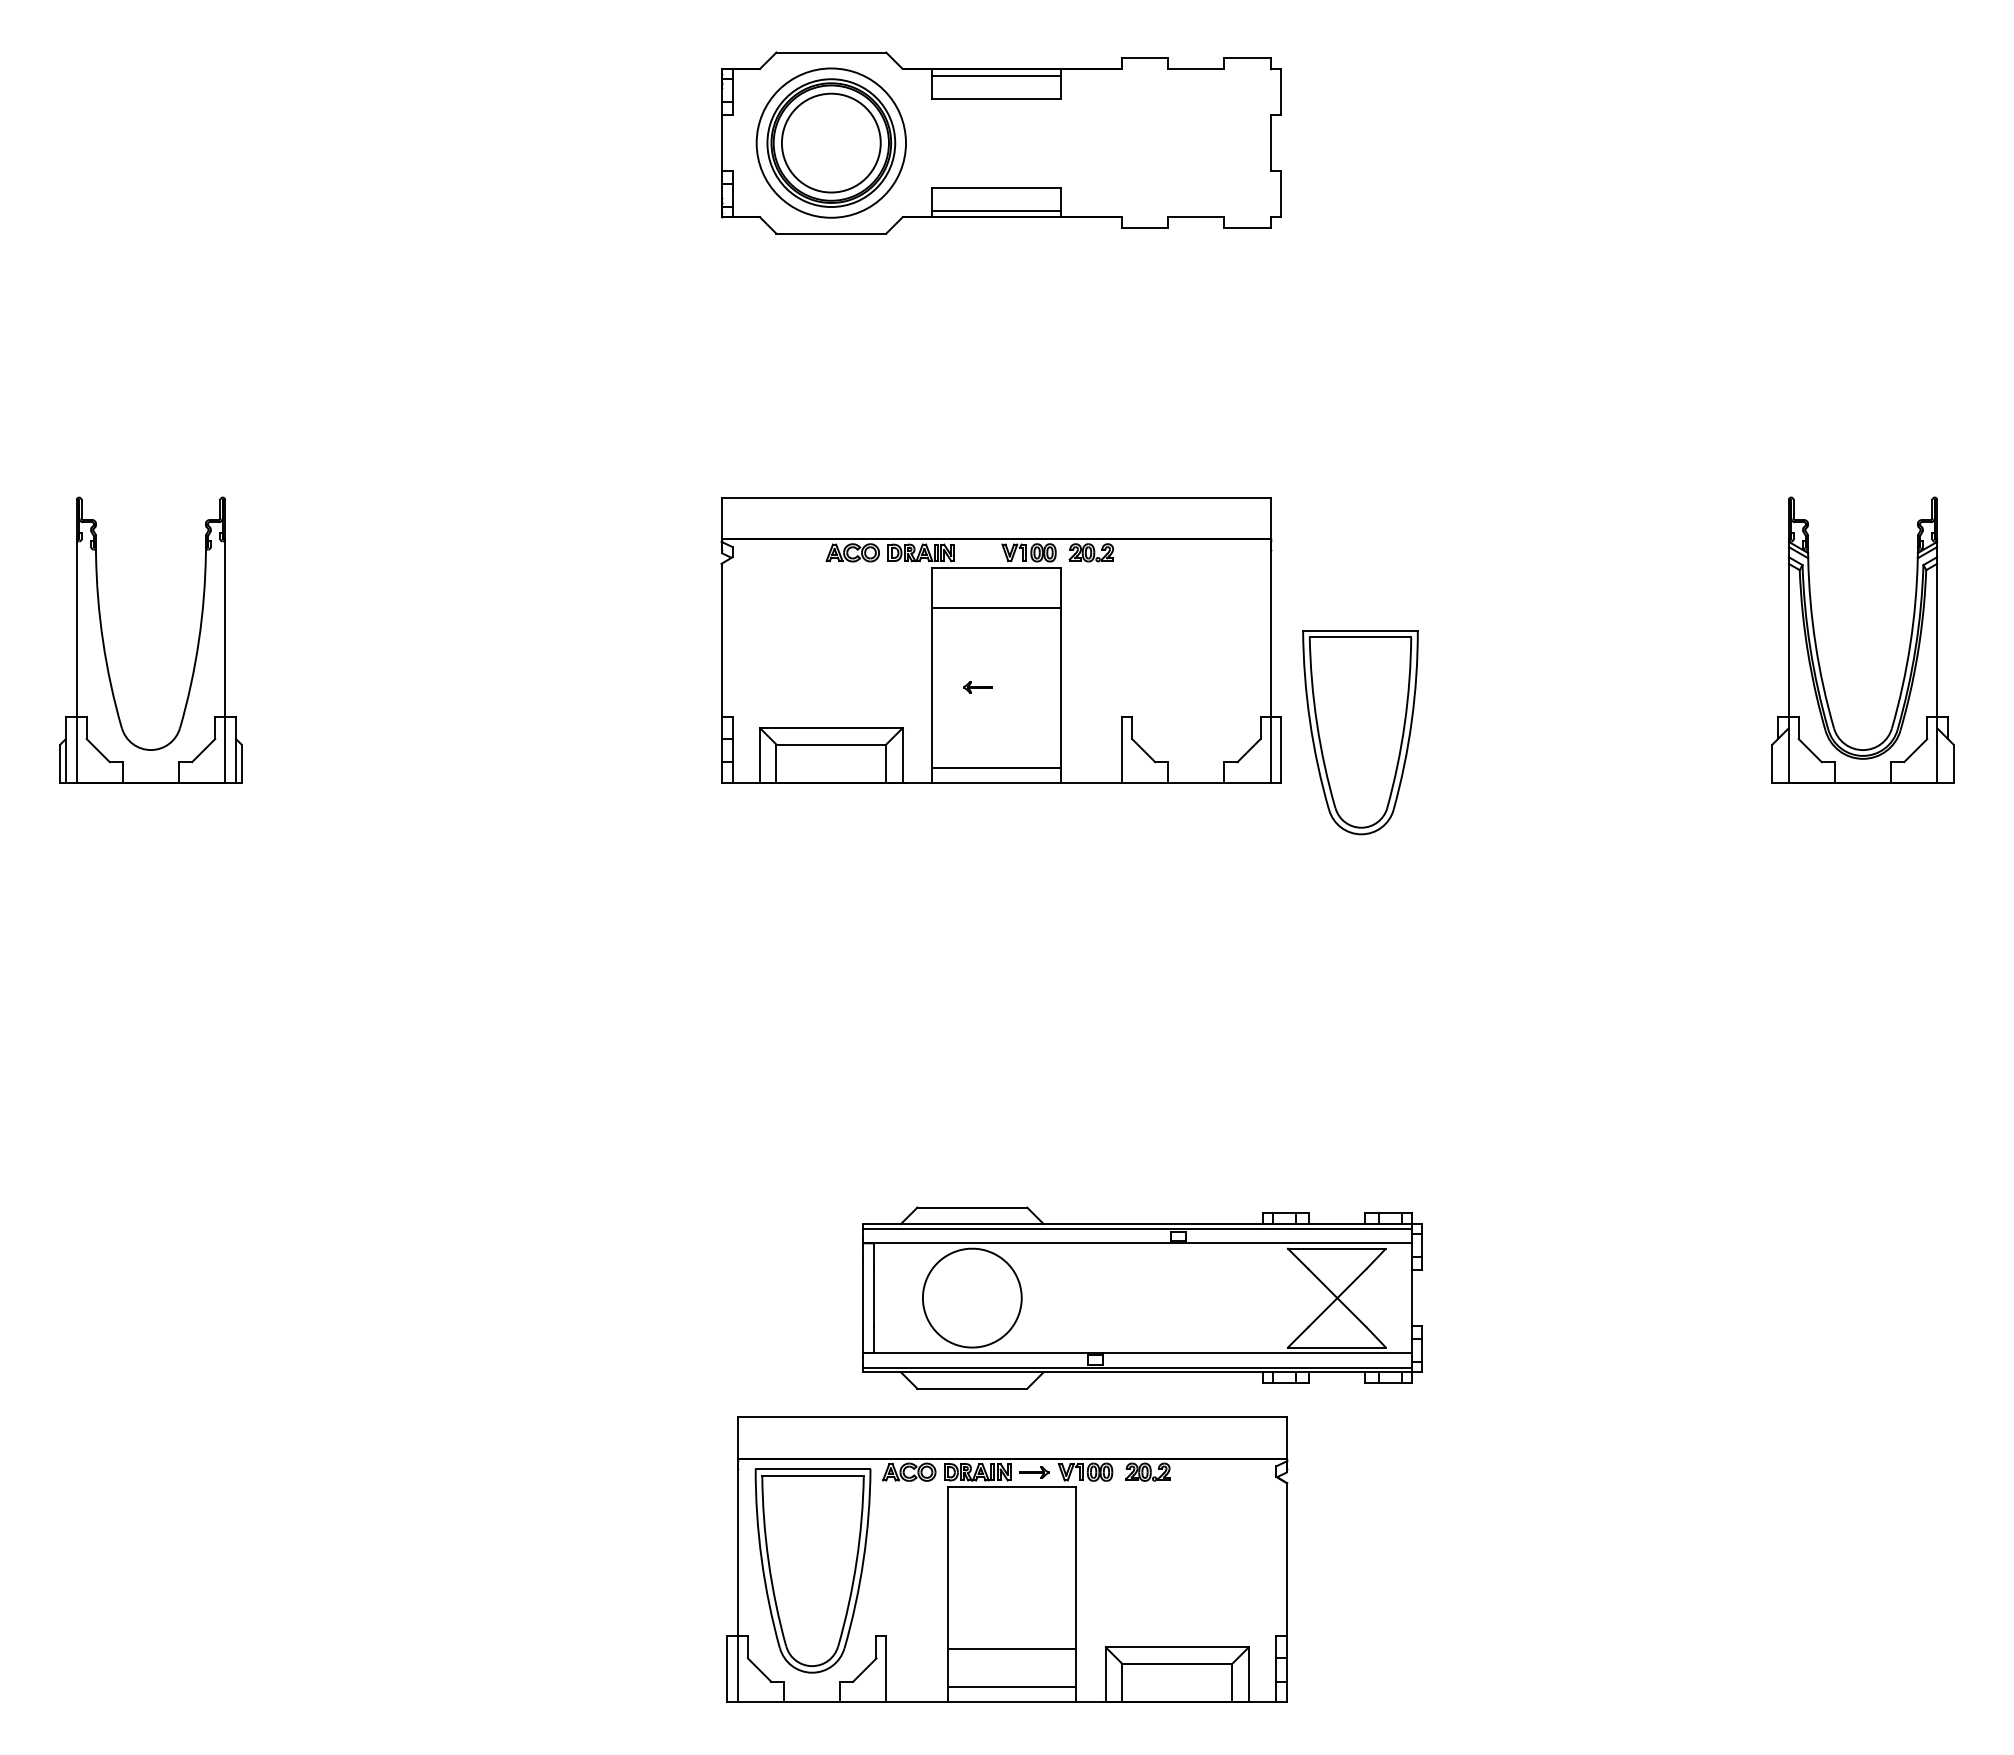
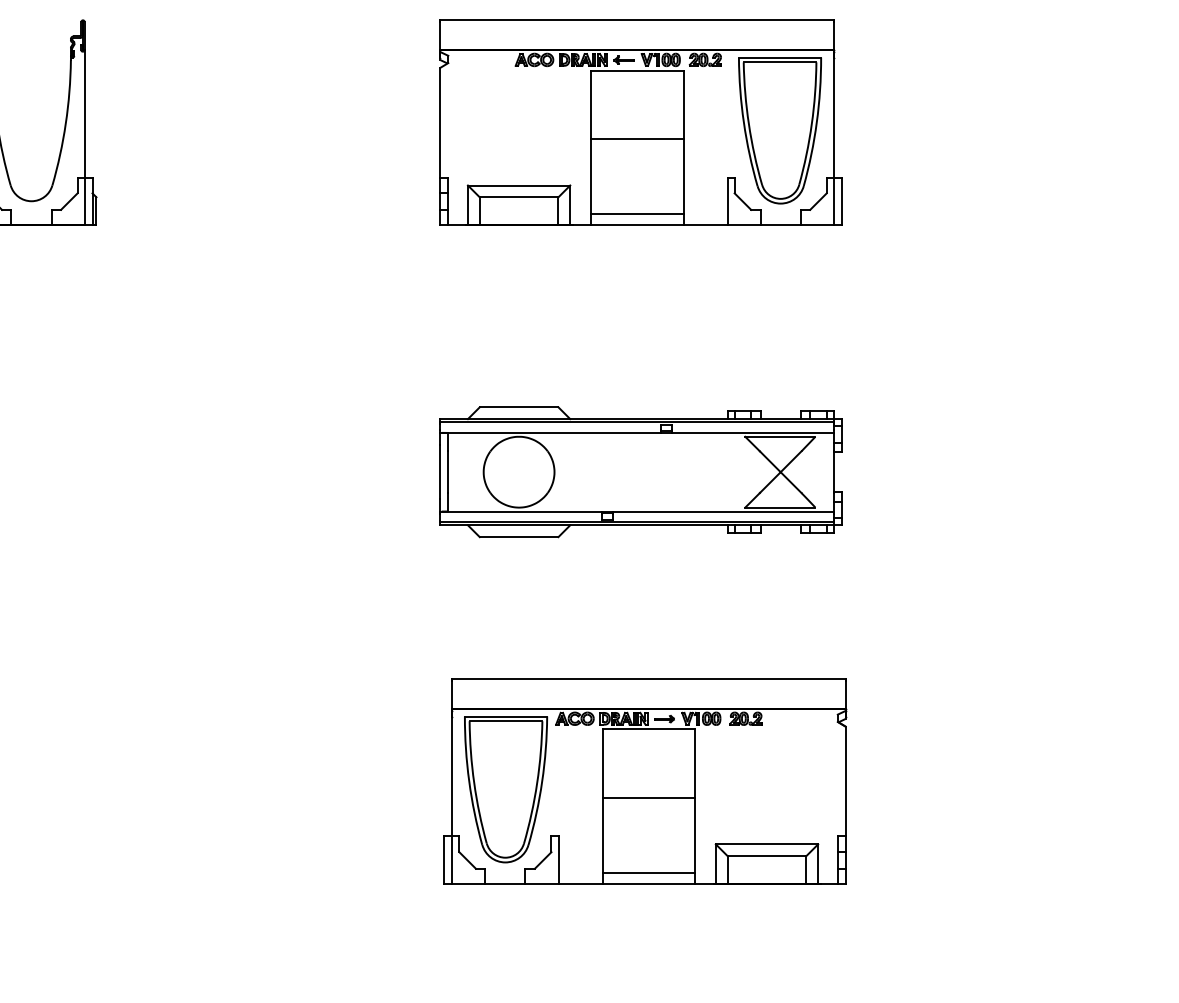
line: (996, 608) -> (637, 139), moved
part: (977, 687) -> (623, 60), moved
part: (1360, 732) -> (780, 130), moved
part: (1142, 1297) -> (641, 471), moved
line: (1011, 1649) -> (648, 797), moved

